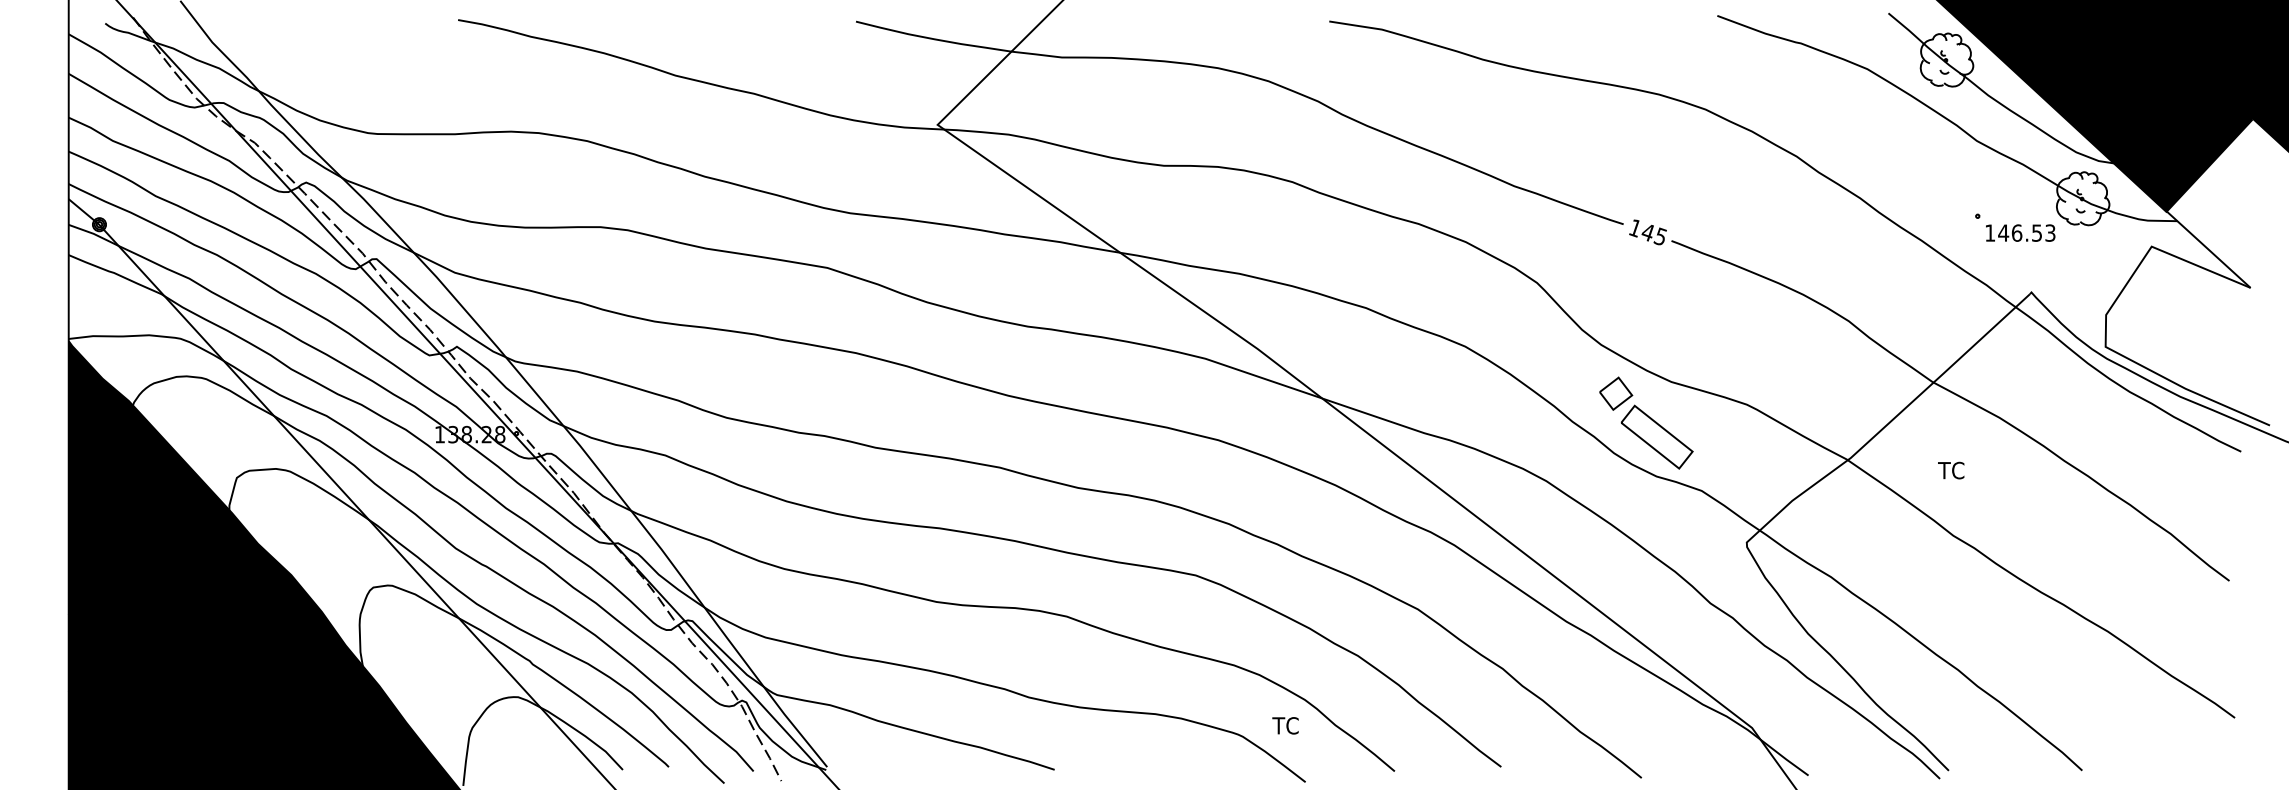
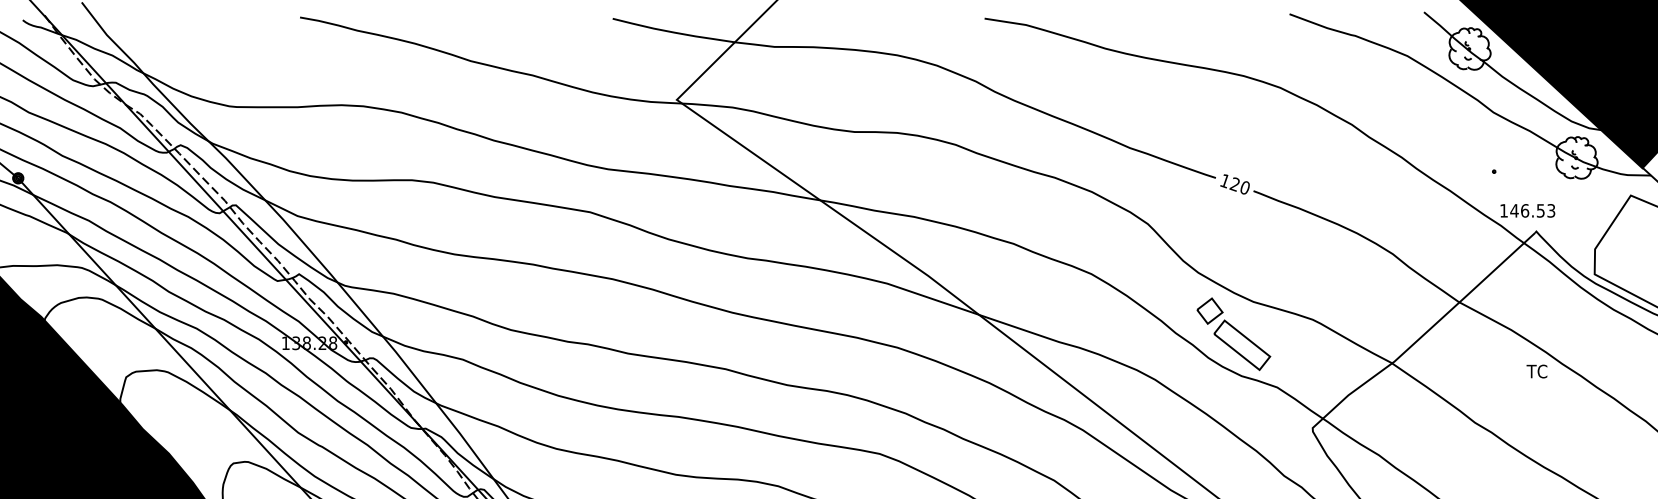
text: (2020, 232) -> (1527, 210), moved
text: (1653, 234) -> (1239, 186), 145 -> 120
text: (1951, 470) -> (1537, 371), moved

